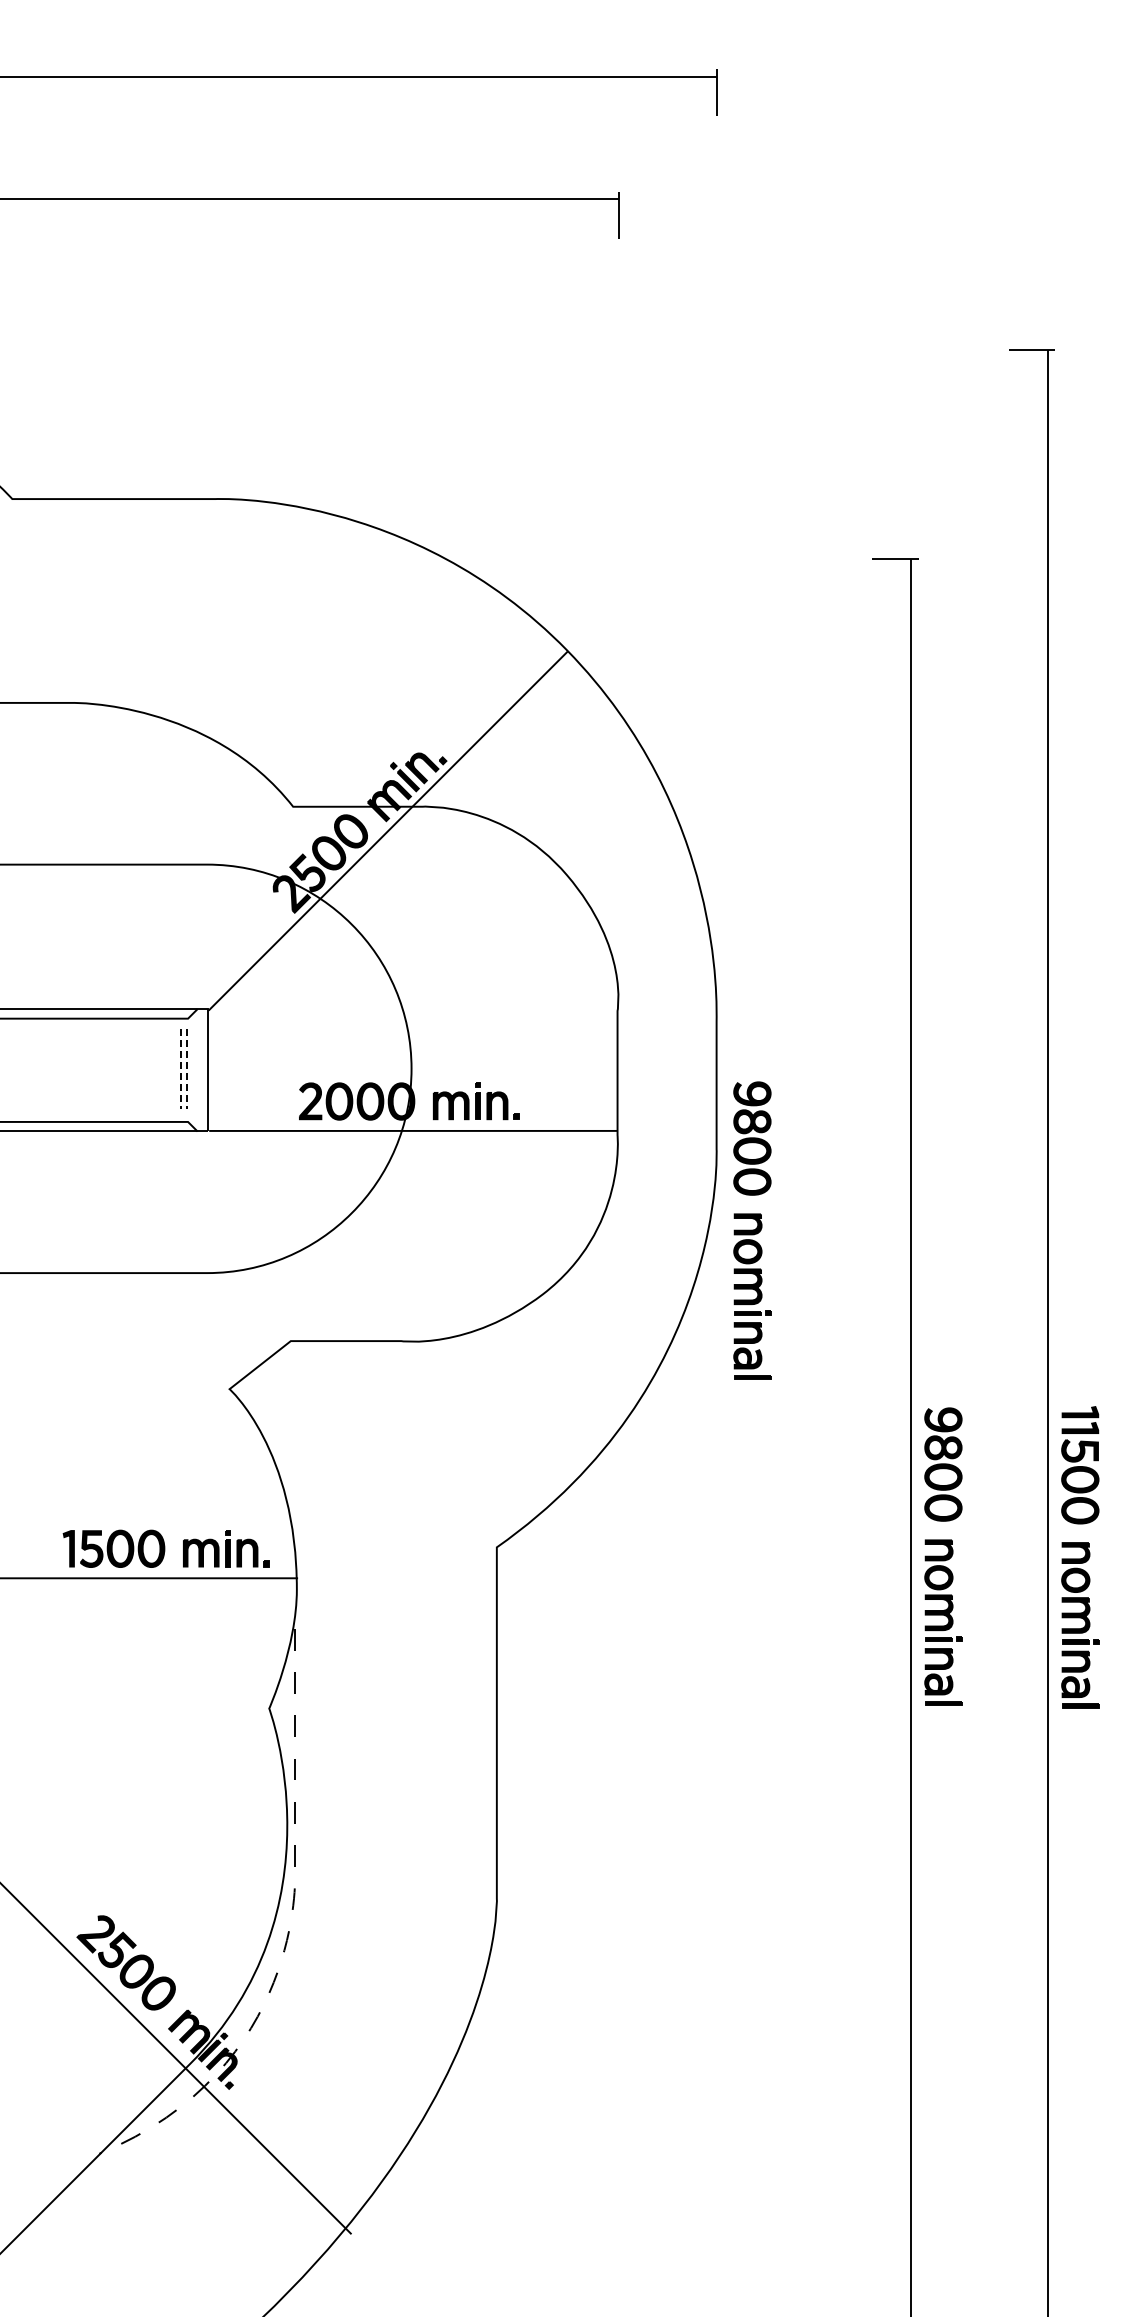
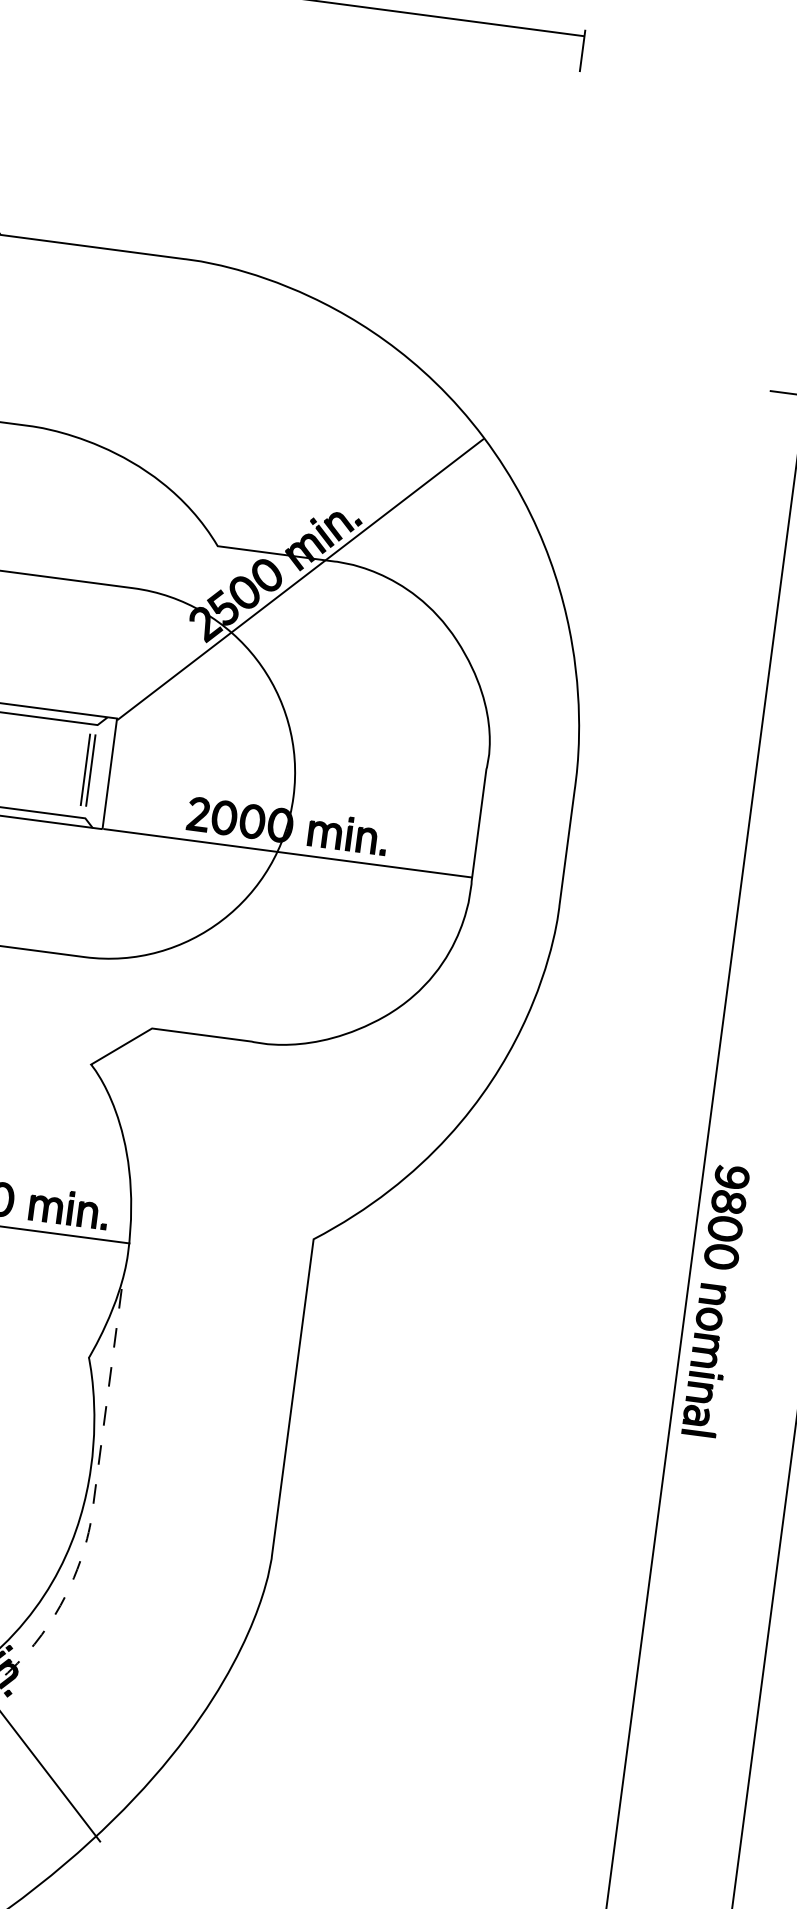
line: (181, 1069) -> (85, 770), dashed -> solid
line: (187, 1069) -> (91, 770), dashed -> solid
part: (752, 1230) -> (582, 983), removed

